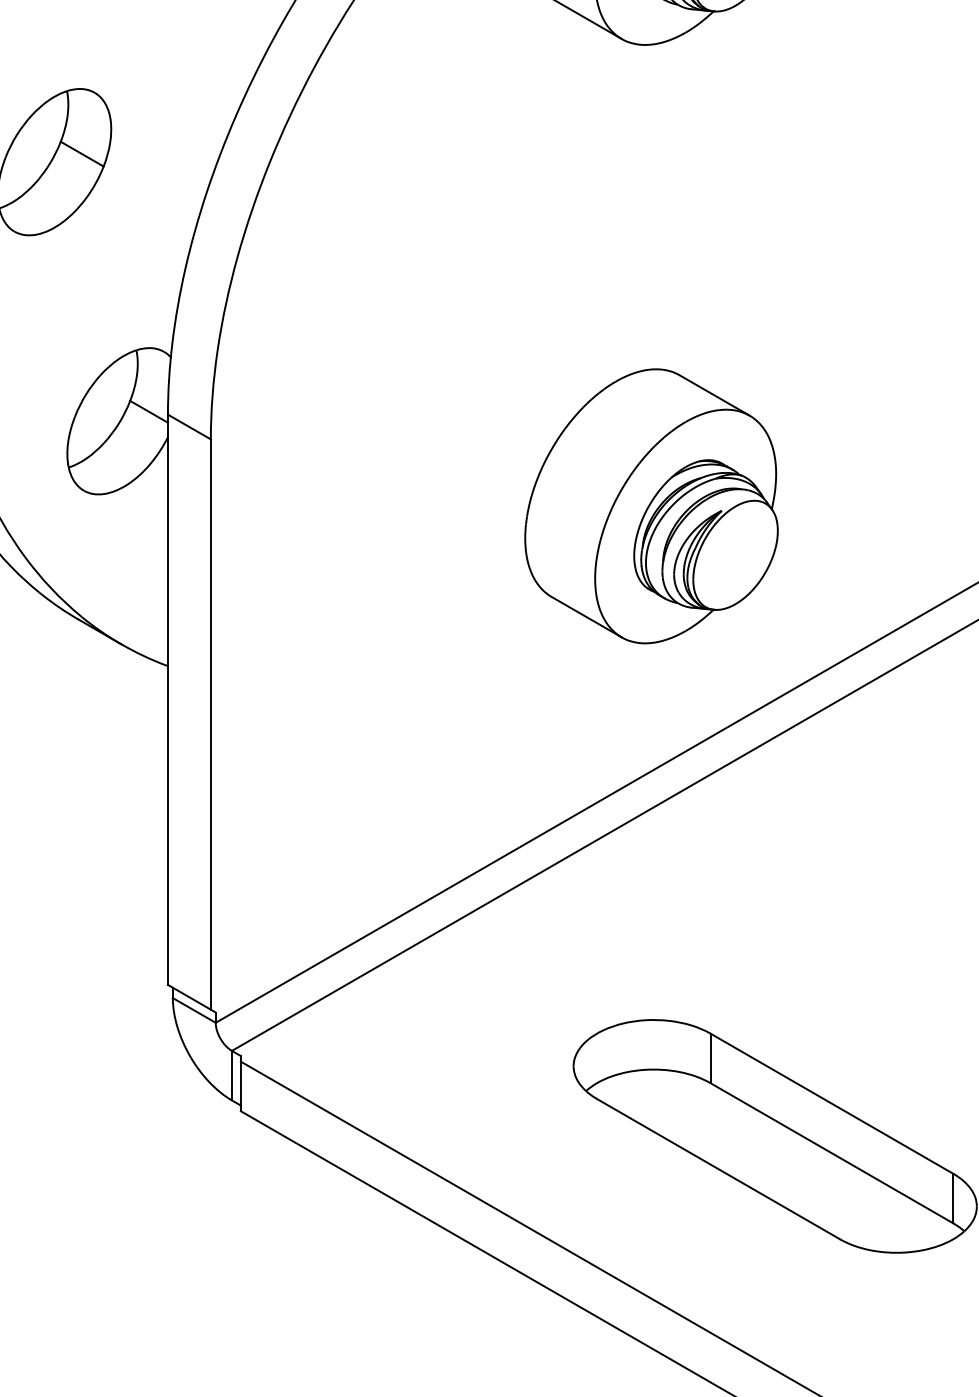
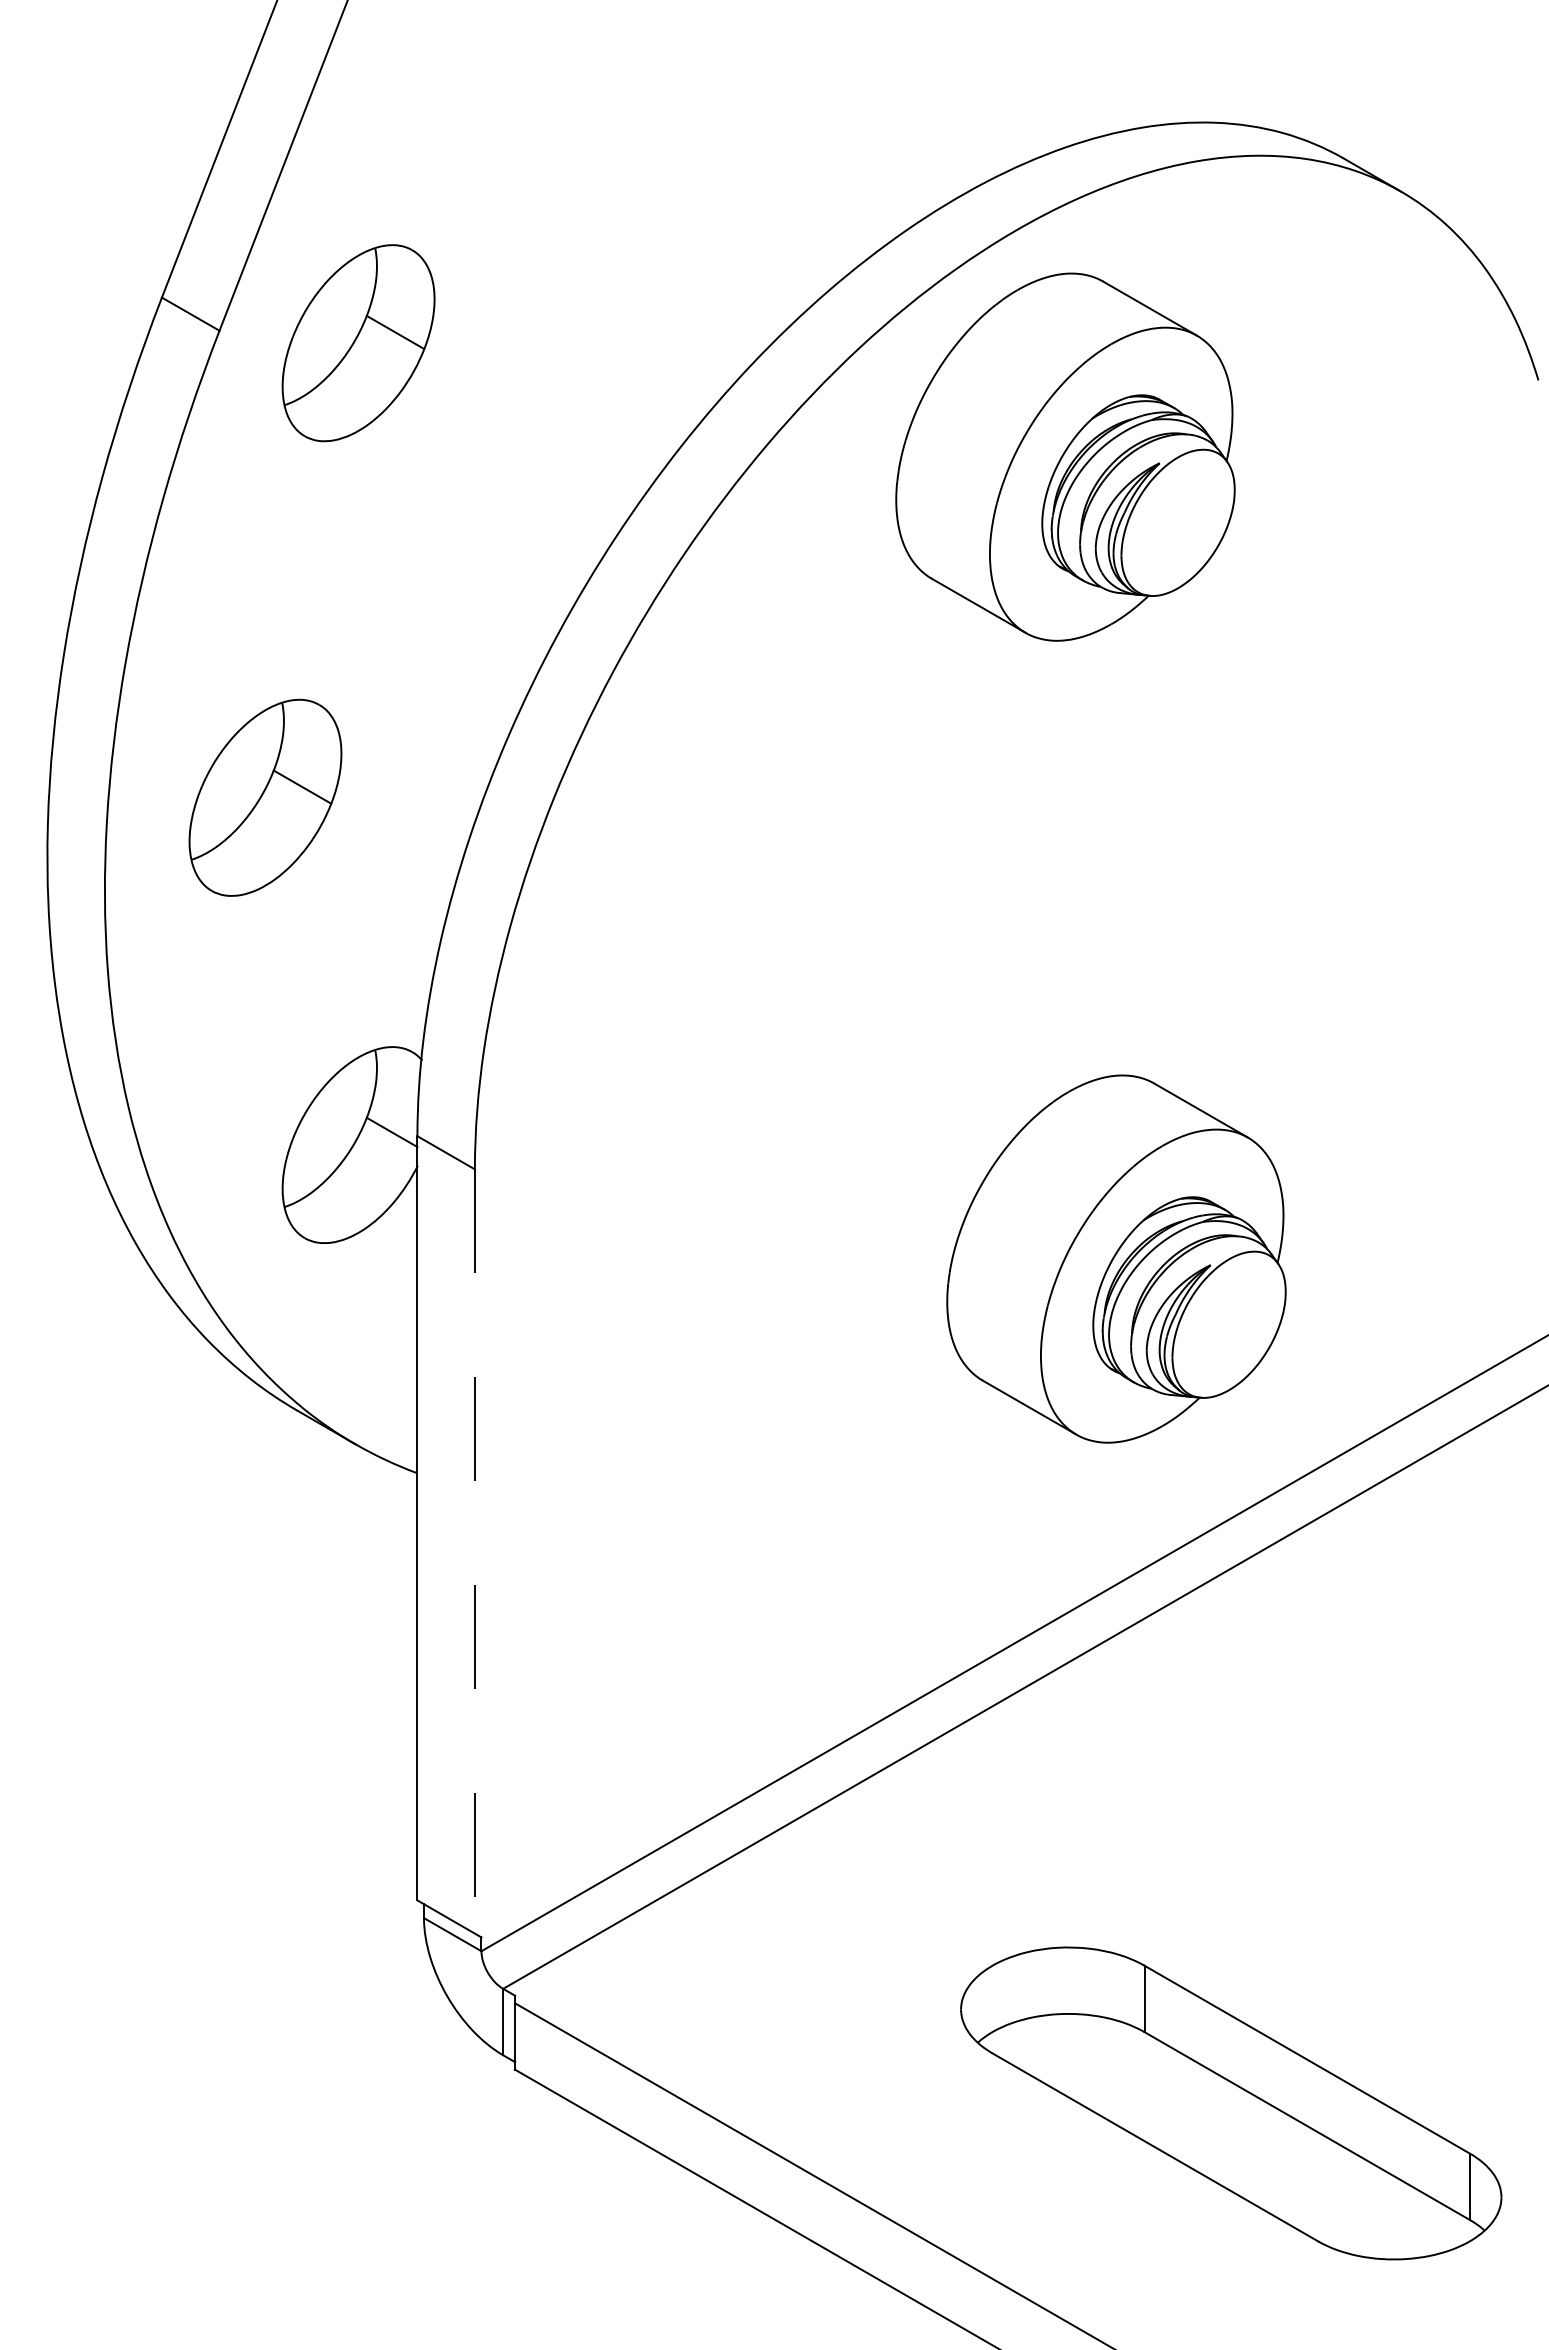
part: (651, 505) -> (1116, 1258), moved
line: (210, 725) -> (474, 1552), solid -> dashed

